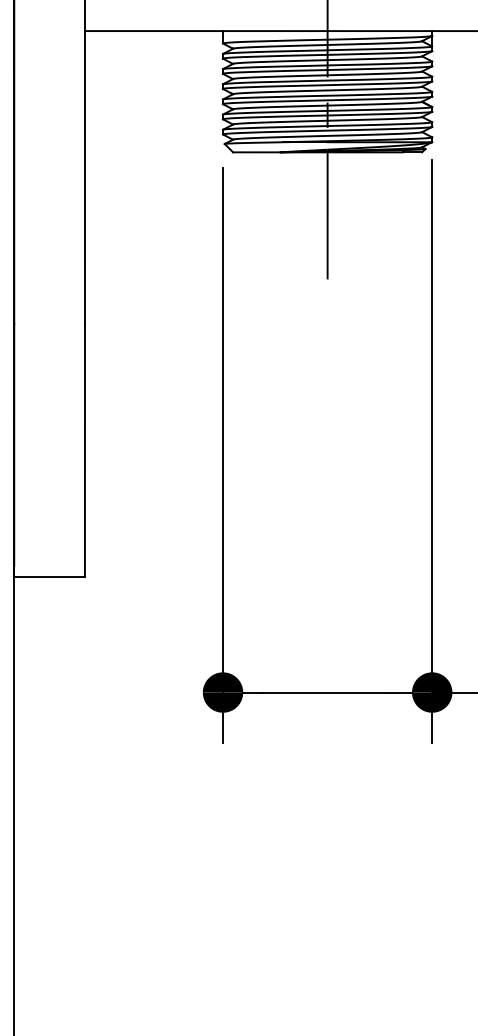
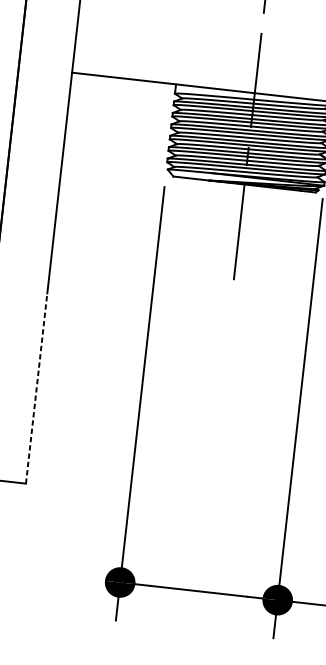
line: (84, 449) -> (36, 387), solid -> dashed

